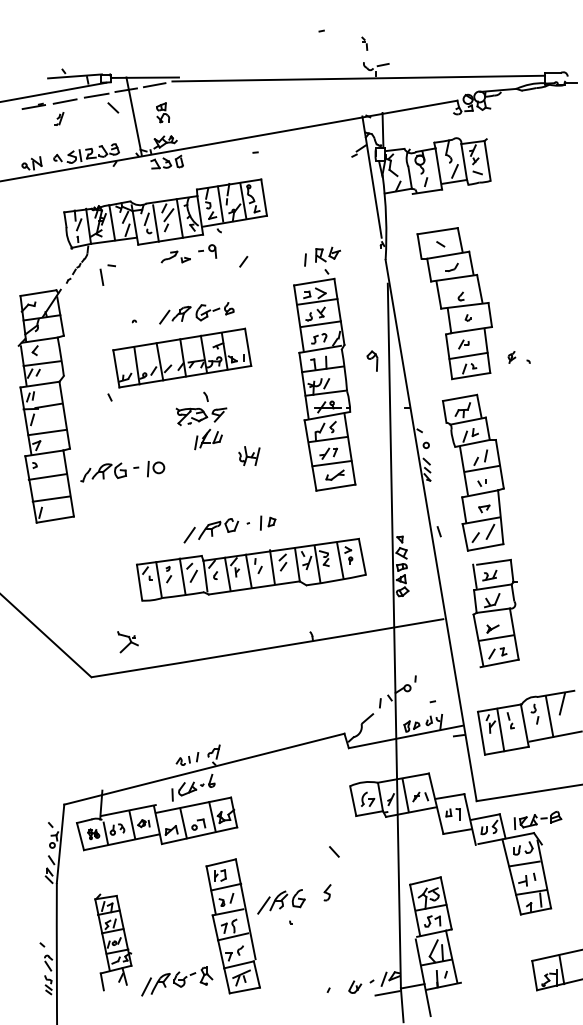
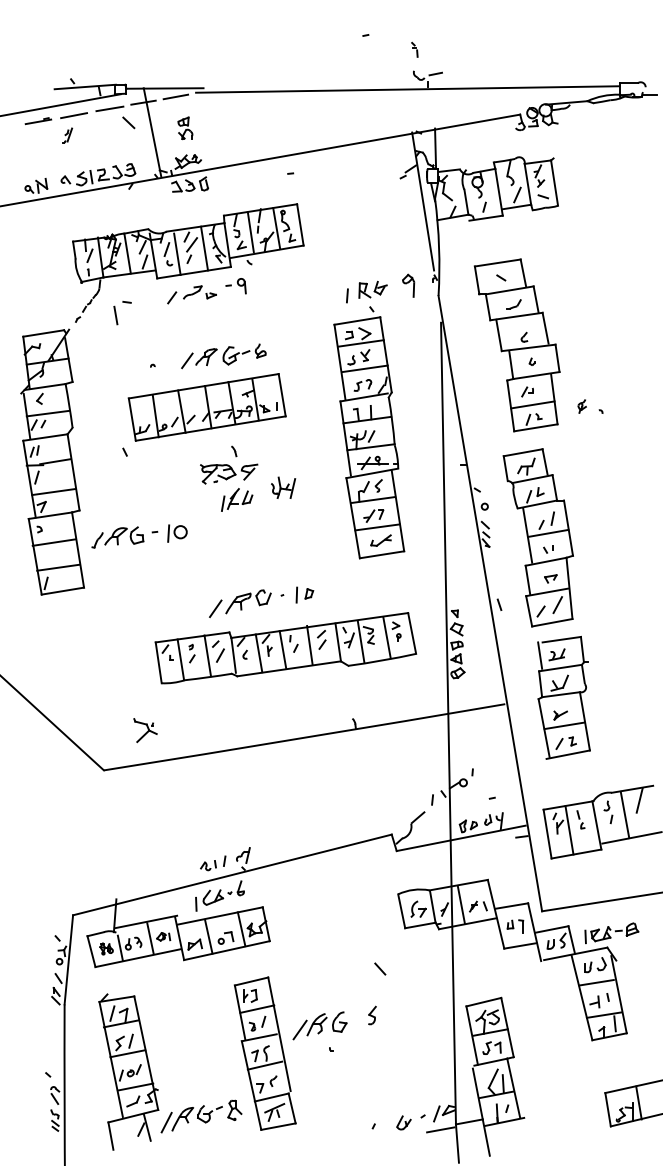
line: (244, 261) -> (172, 297), moved
part: (372, 360) -> (408, 285), moved
part: (249, 455) -> (283, 487), moved
part: (113, 941) -> (128, 1071), size x1.43

